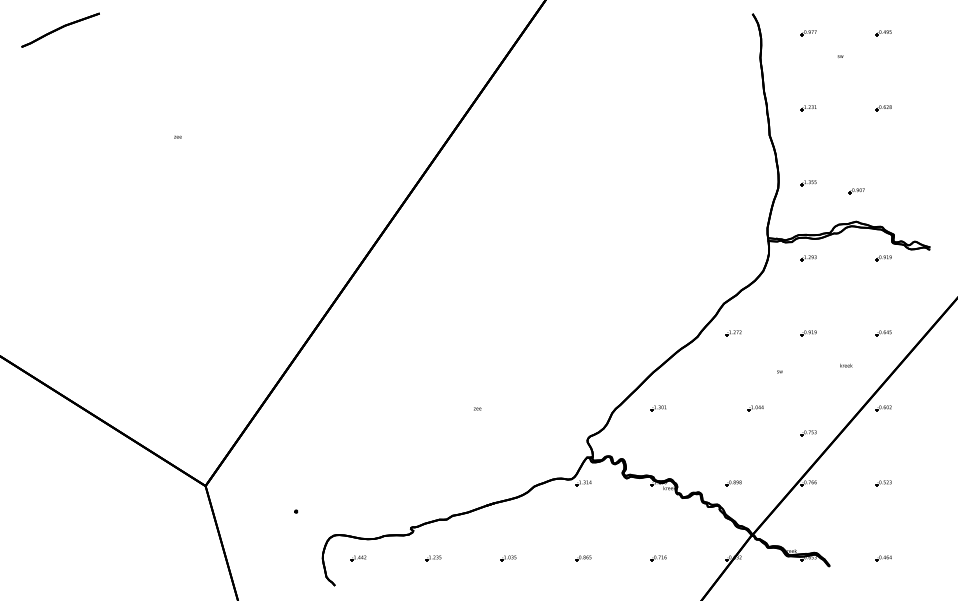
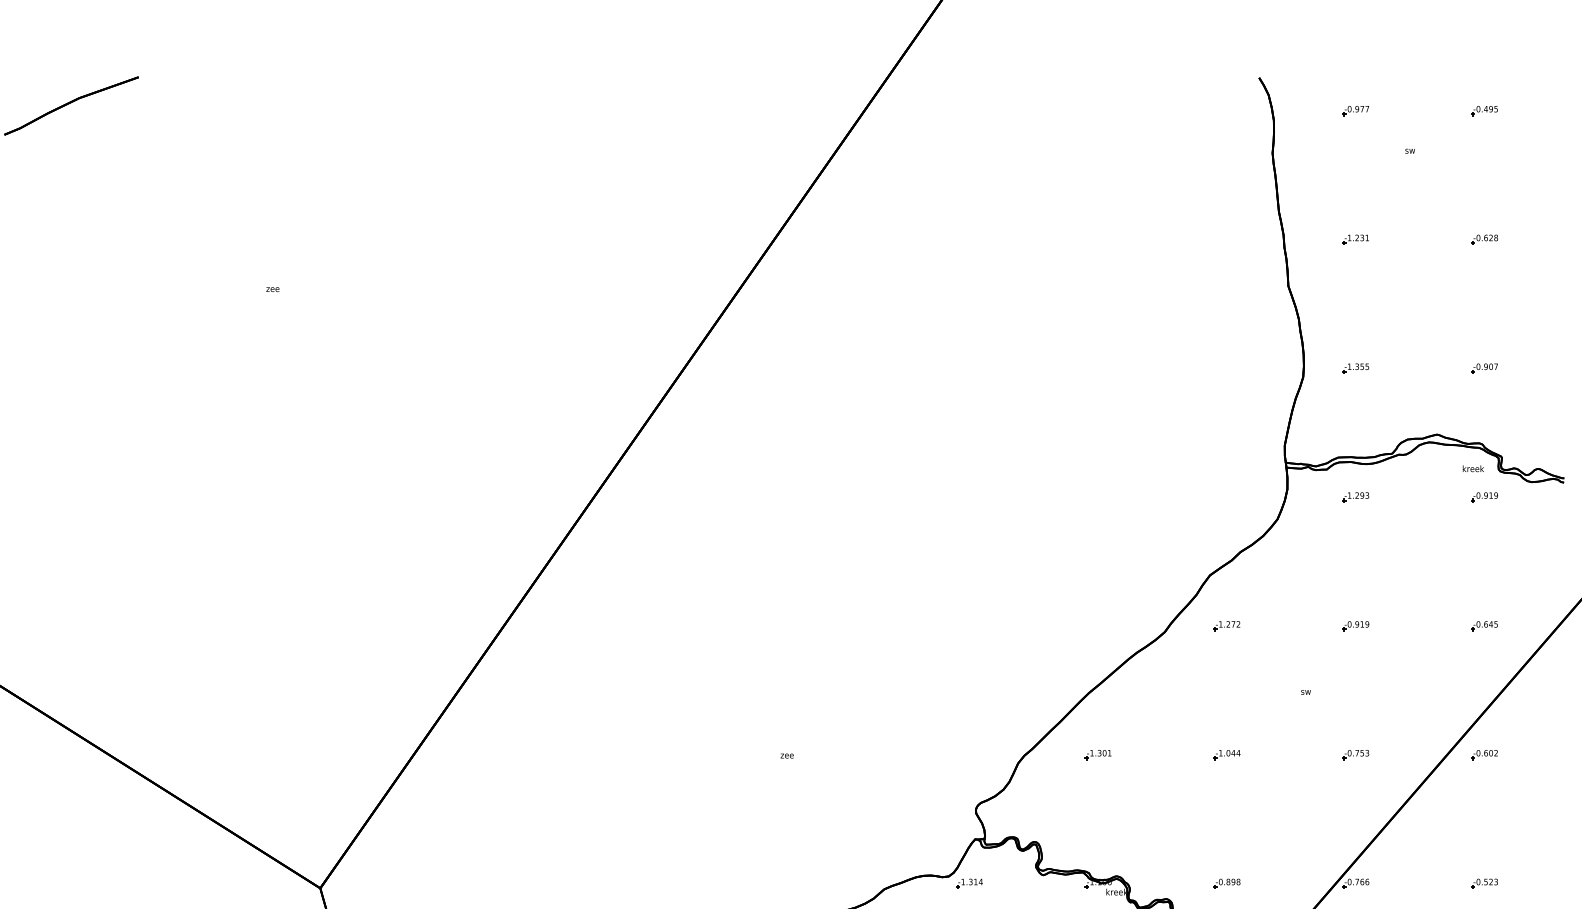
part: (856, 191) -> (1483, 368), moved
text: (846, 365) -> (1473, 468), moved
part: (755, 408) -> (1226, 755), moved
part: (808, 433) -> (1355, 755), moved

